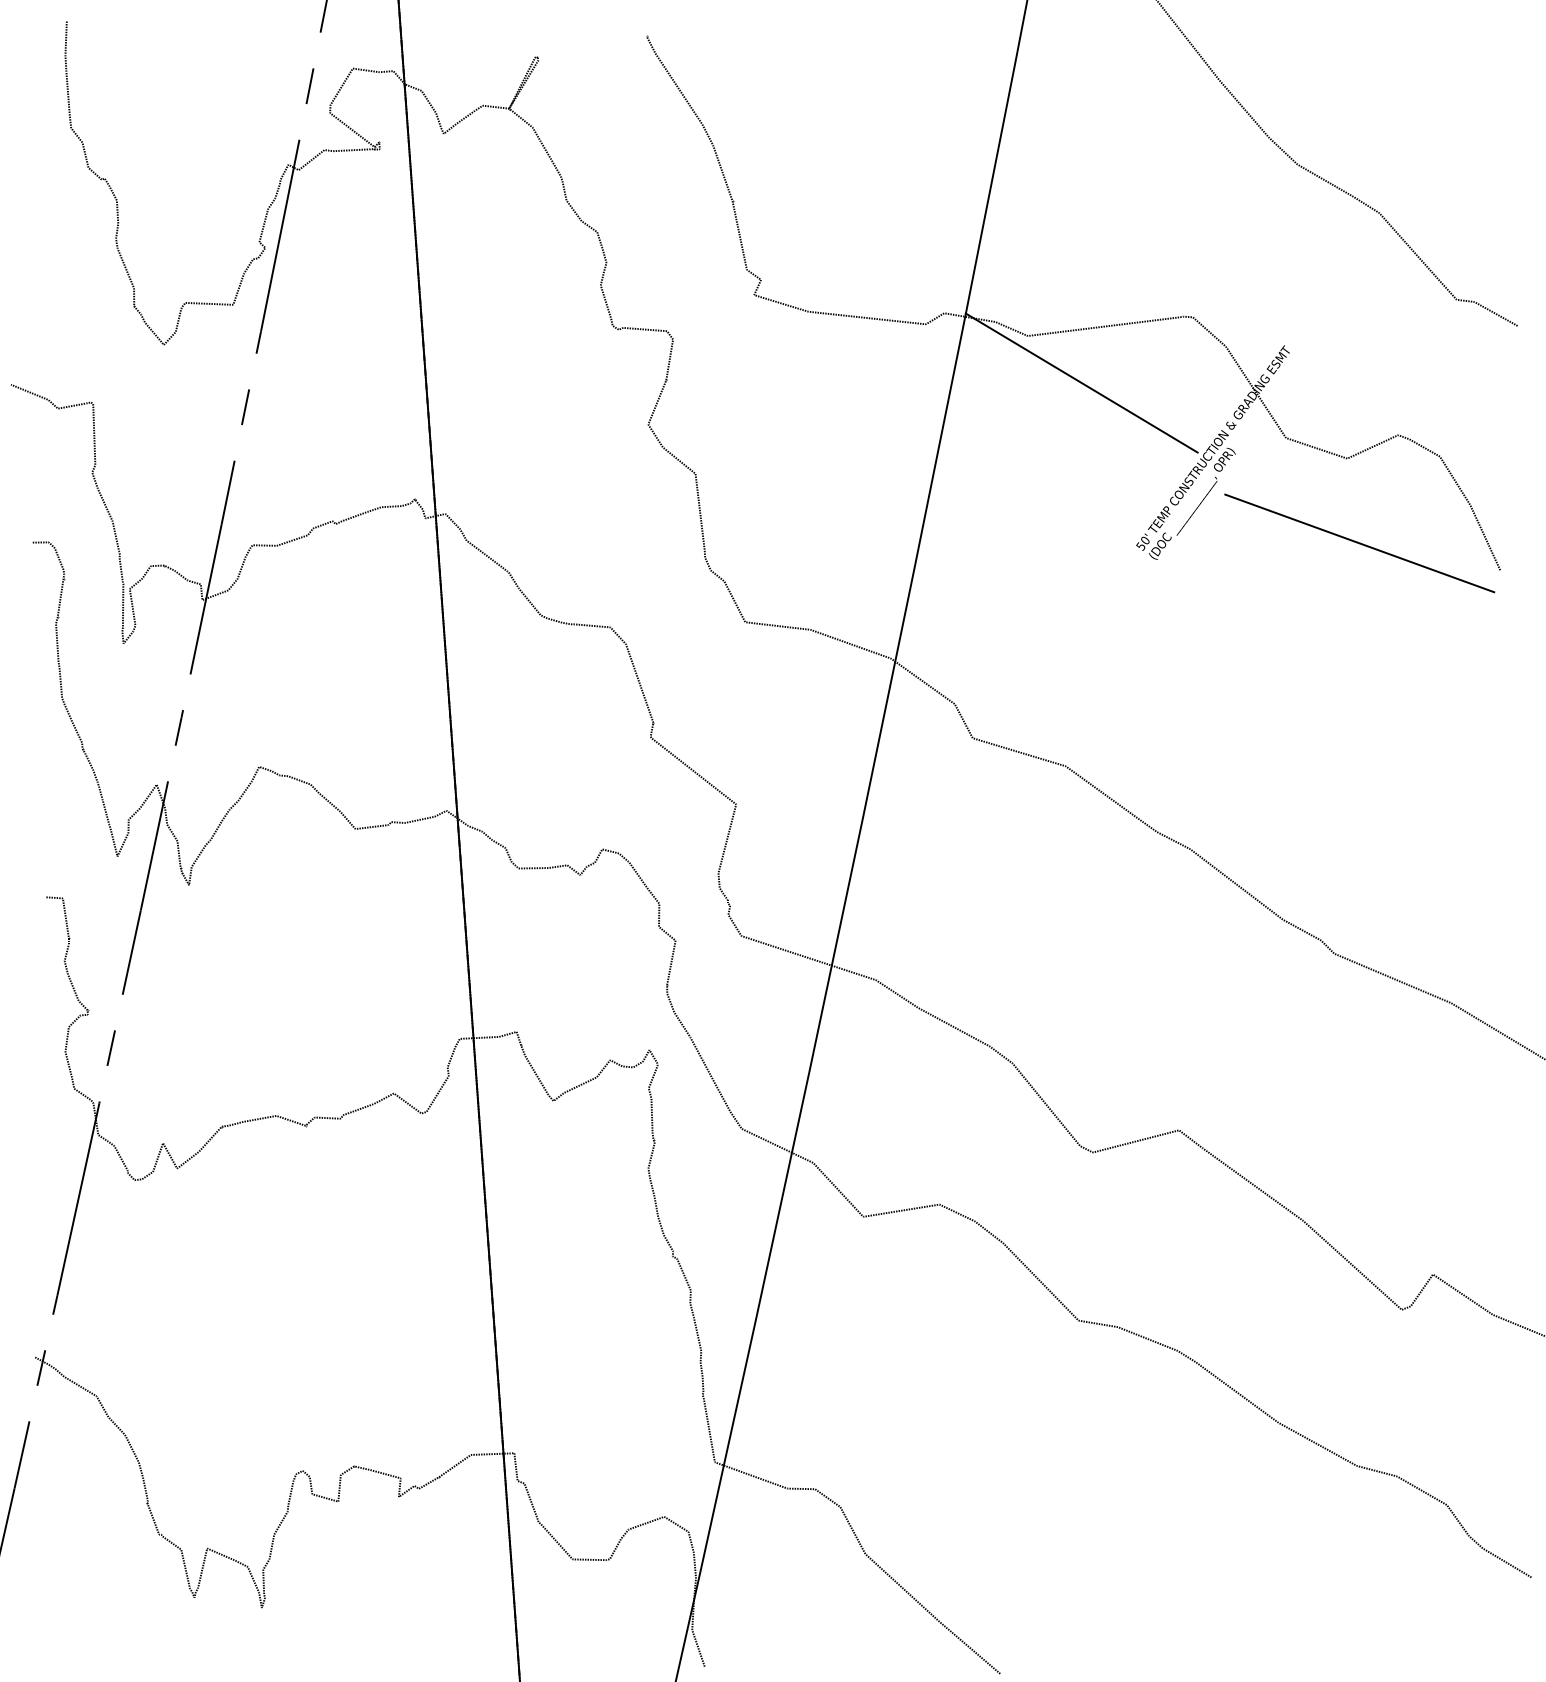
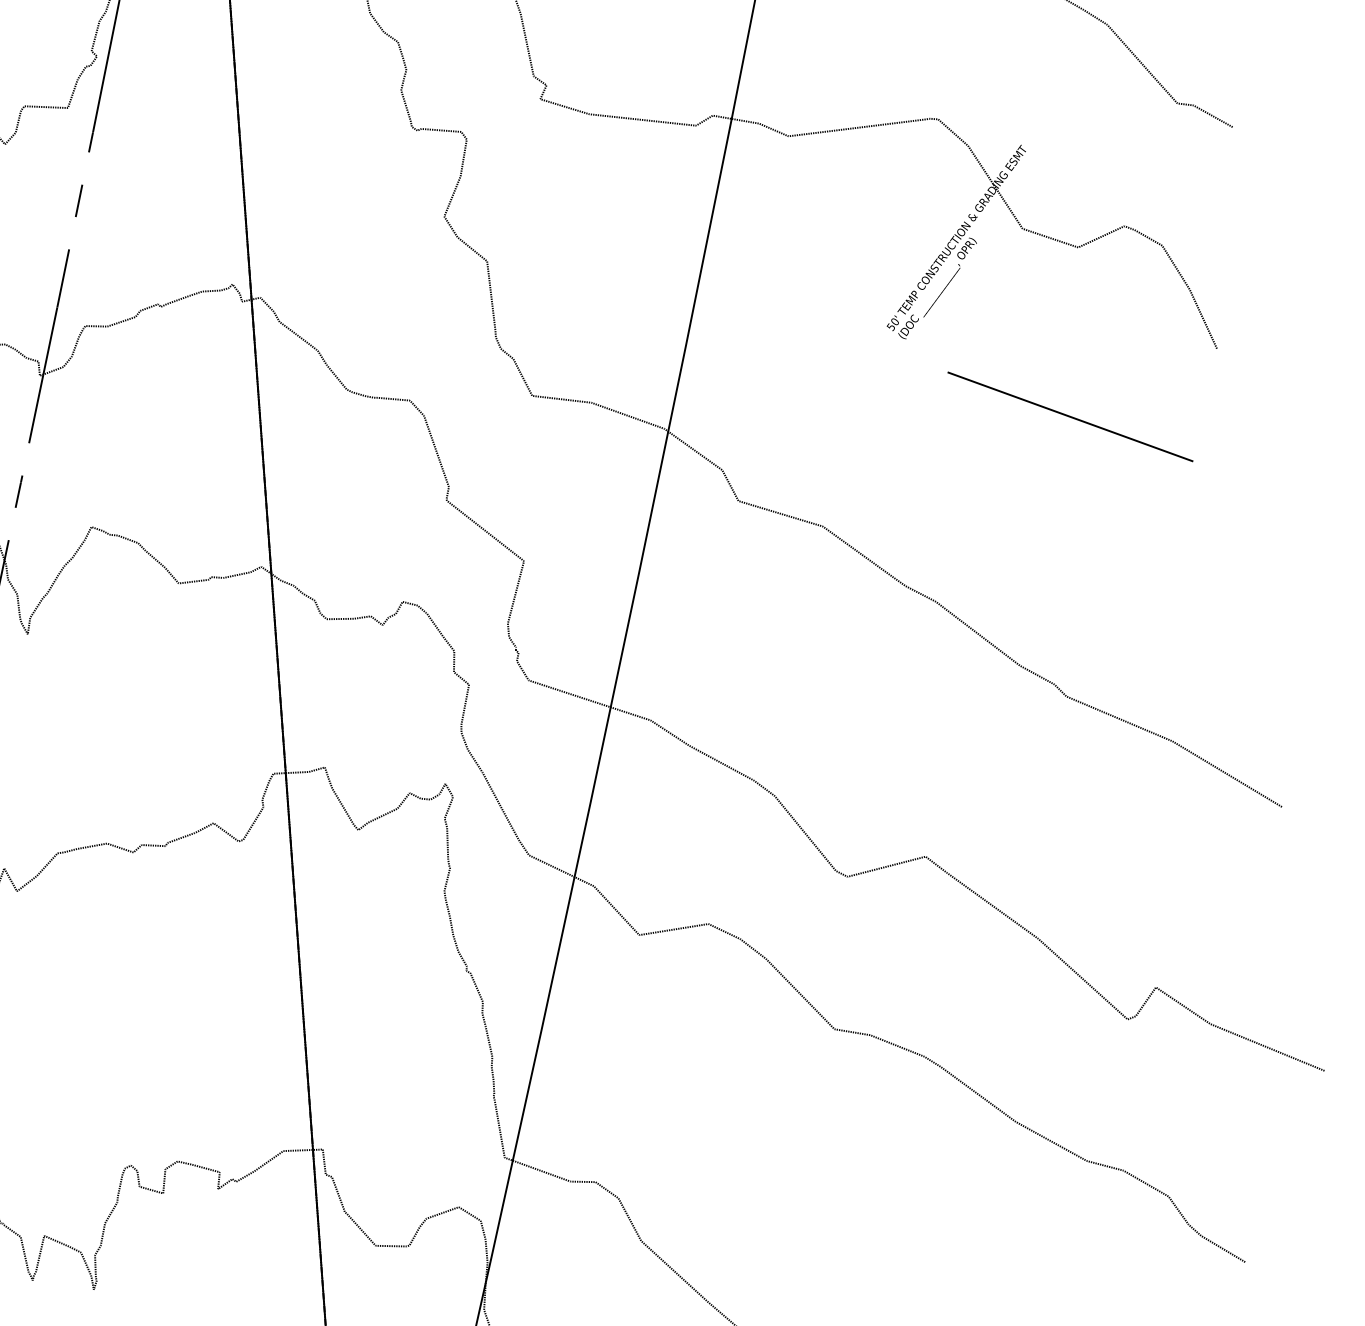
line: (1081, 382) -> (837, 178), removed
line: (1359, 543) -> (1070, 416), moved

